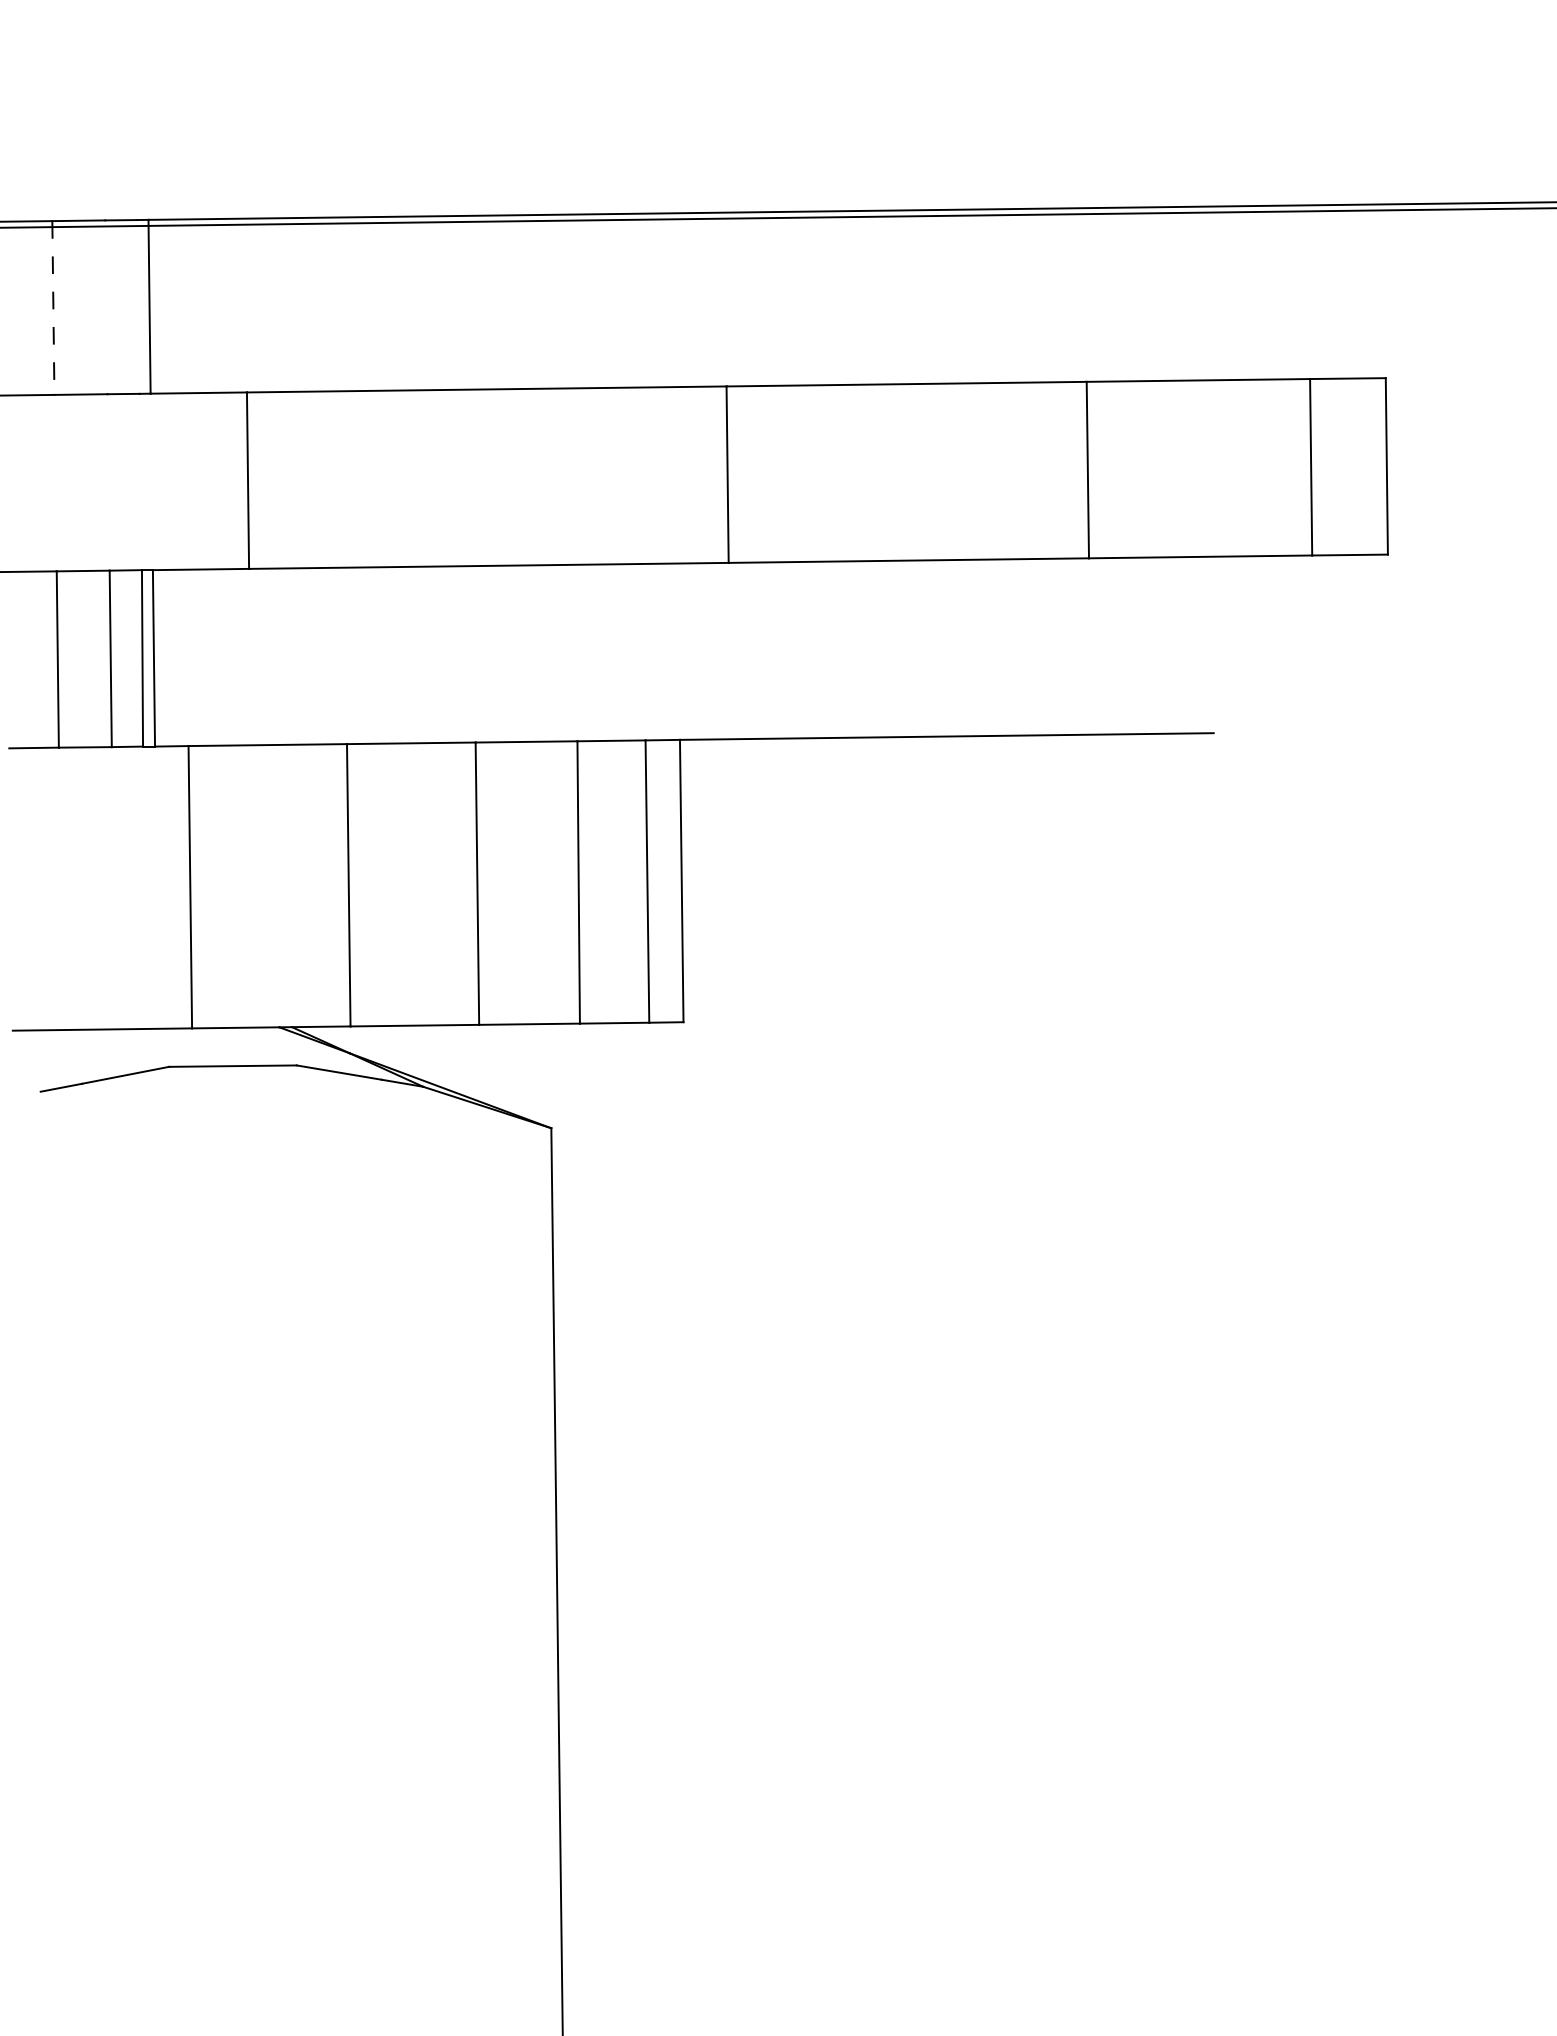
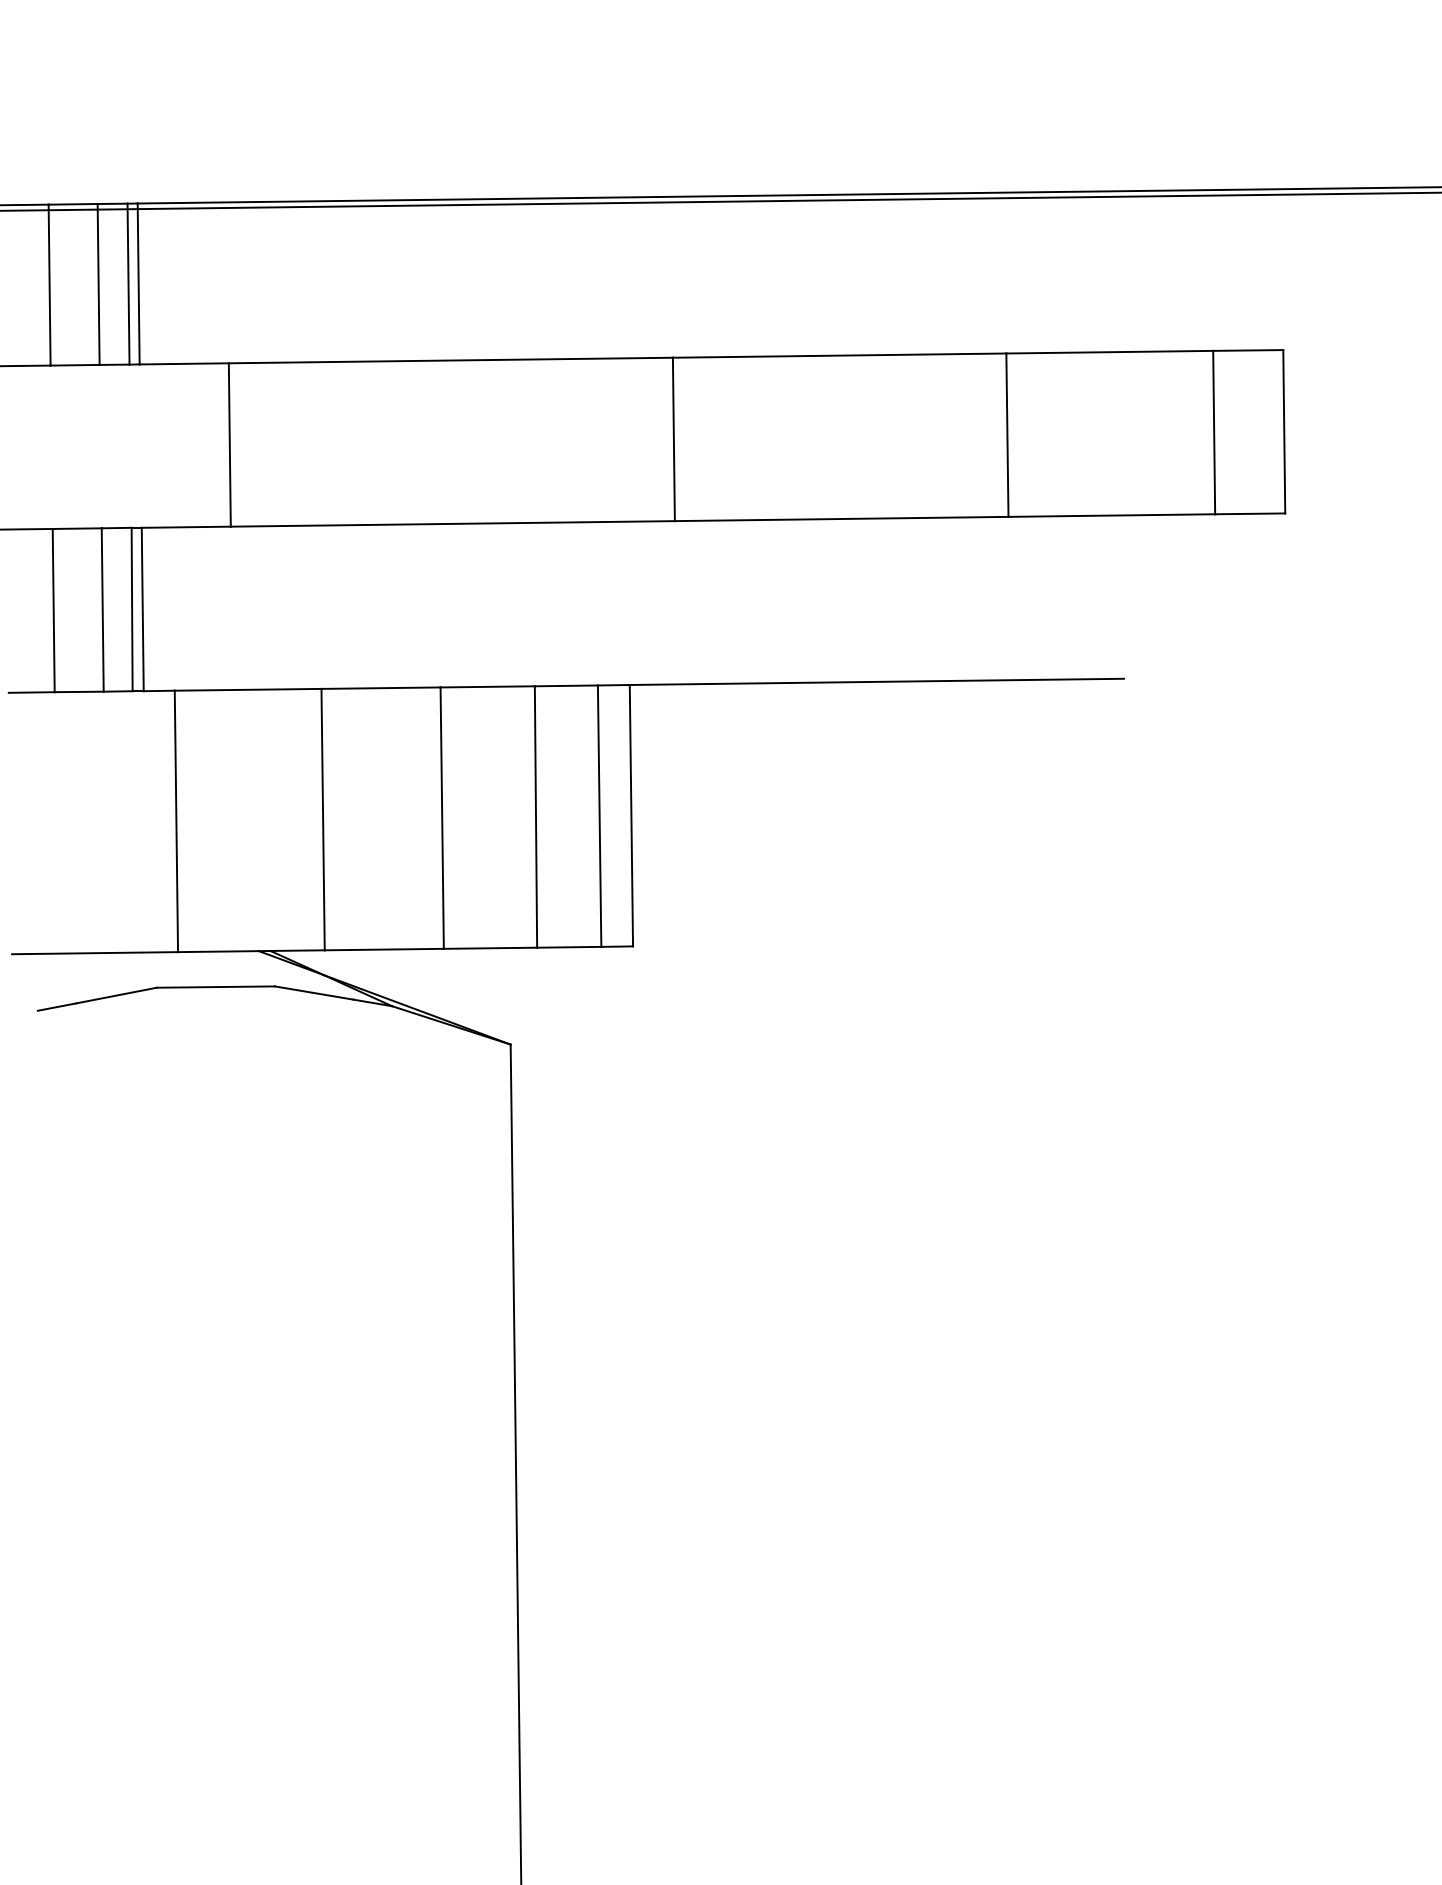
line: (138, 306) -> (128, 283), added
line: (106, 307) -> (98, 284), added
line: (53, 308) -> (49, 285), dashed -> solid

